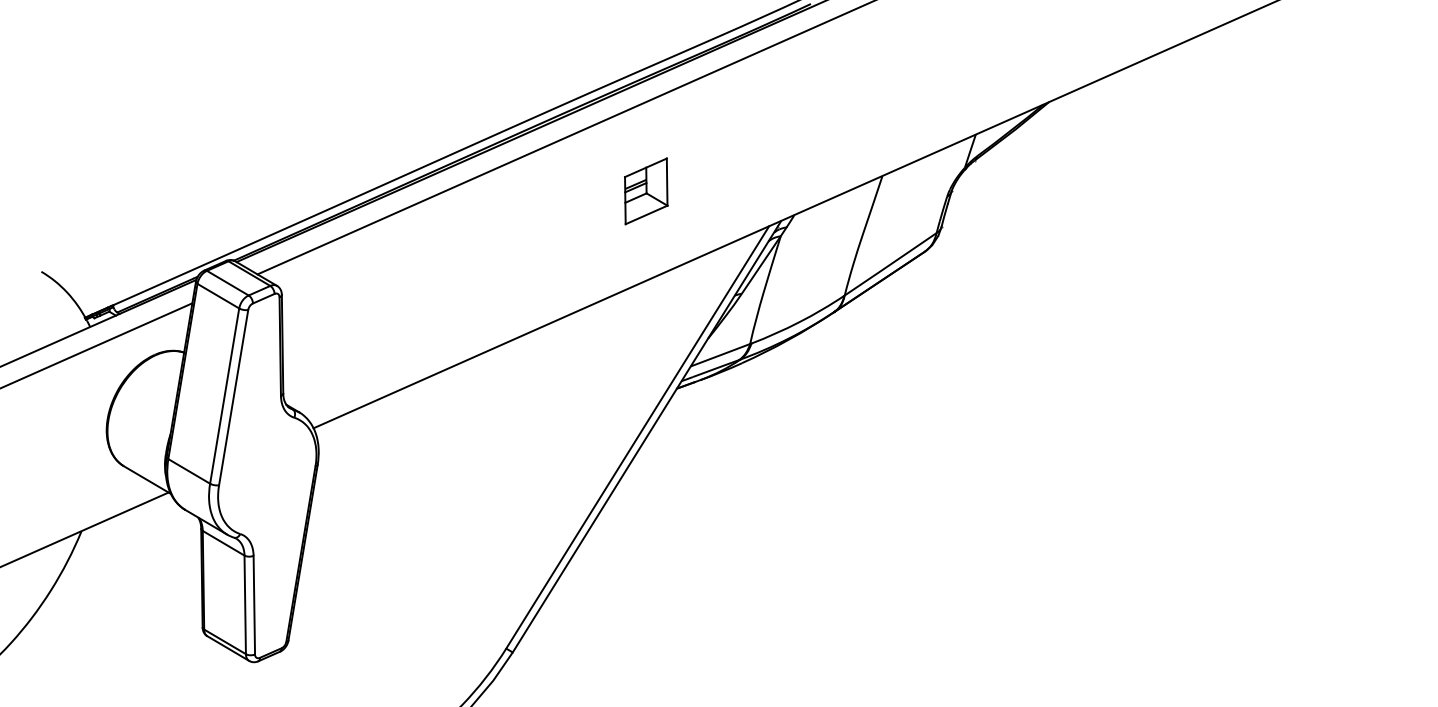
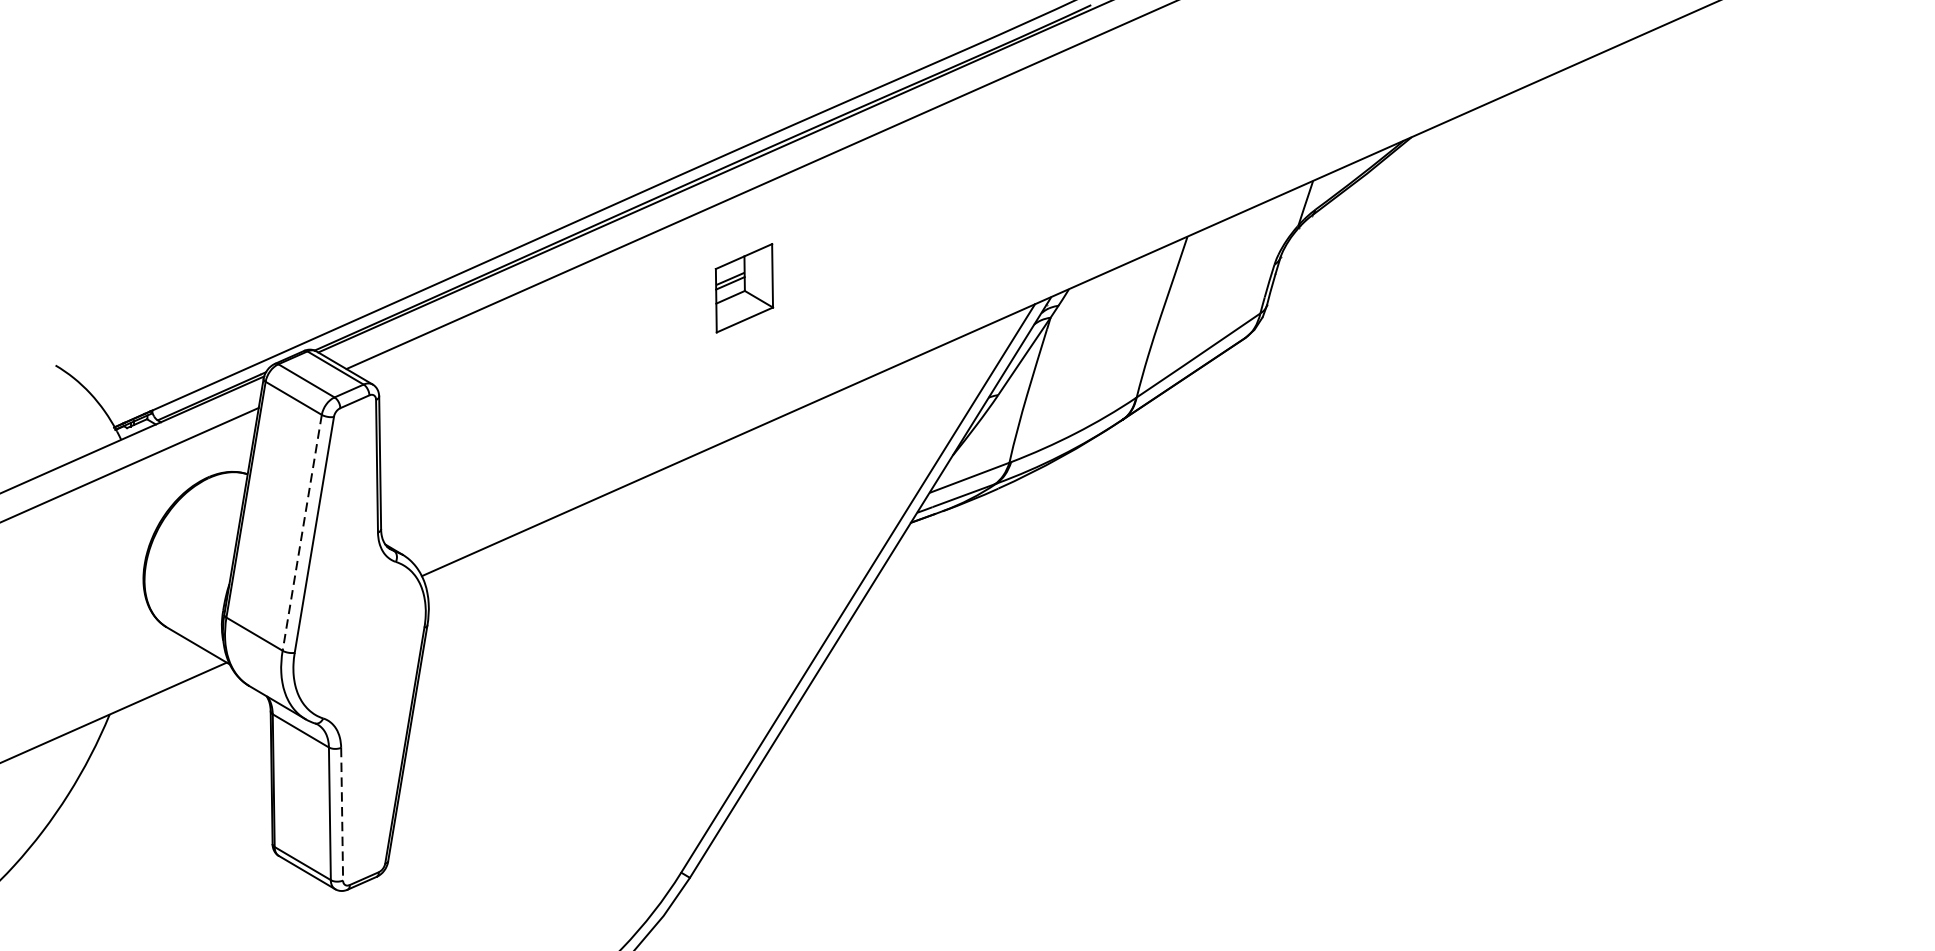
part: (646, 191) -> (744, 288), moved
line: (224, 396) -> (302, 533), solid -> dashed
line: (254, 605) -> (342, 814), solid -> dashed

